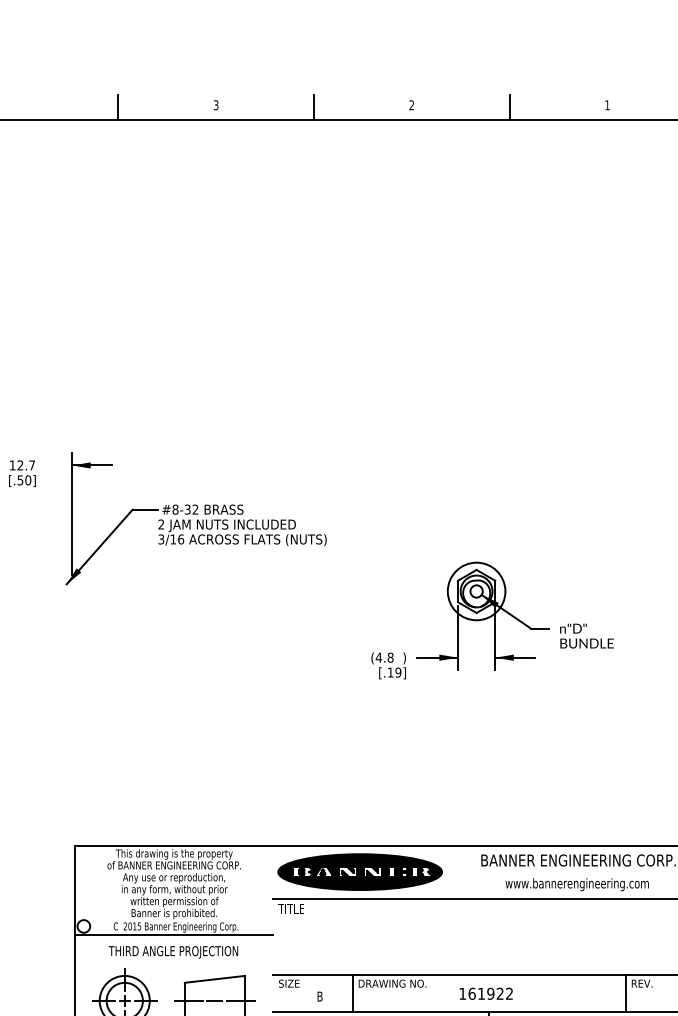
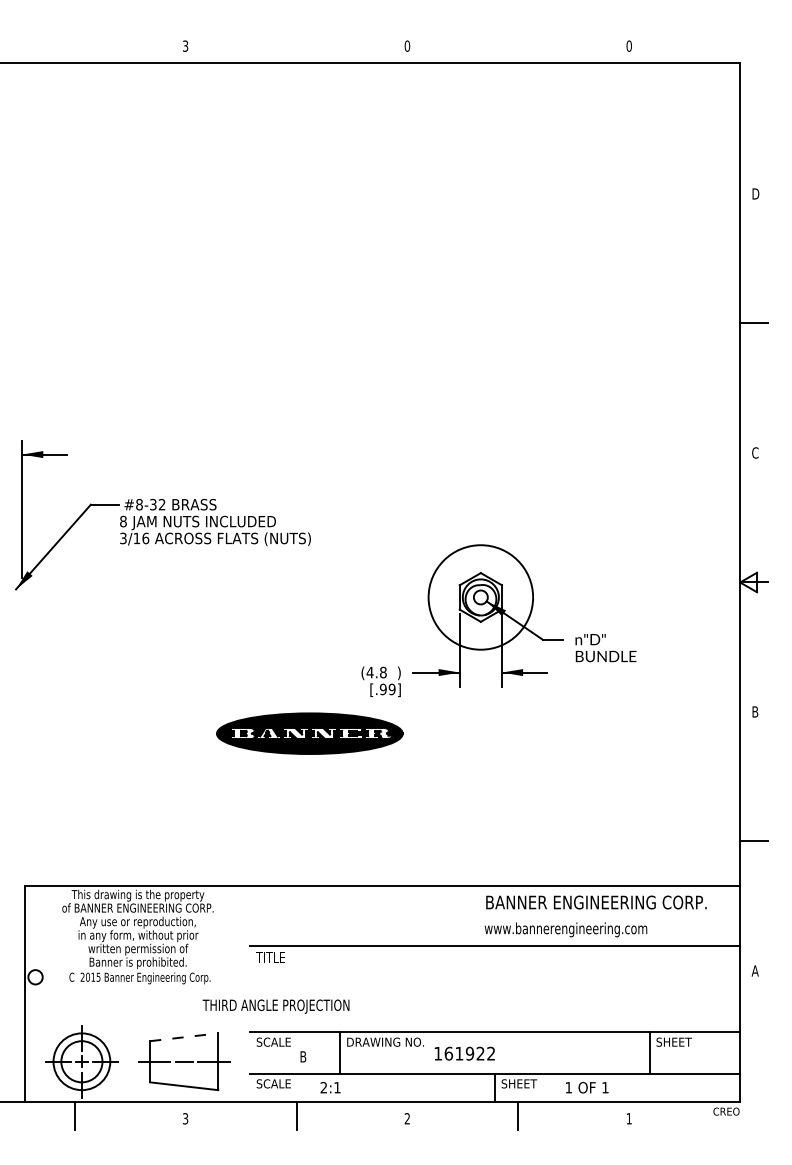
text: (411, 104) -> (407, 45), 2 -> 0
text: (606, 104) -> (628, 45), 1 -> 0
line: (118, 107) -> (74, 48), removed
line: (314, 107) -> (296, 48), removed
line: (509, 107) -> (518, 48), removed
text: (161, 524) -> (123, 521), 2 -> 8
circle: (476, 591) -> (480, 597), size x1.6
text: (389, 672) -> (382, 689), [.19] -> [.99]
part: (359, 871) -> (309, 733), moved
text: (576, 884) -> (565, 929), moved
line: (173, 935) -> (137, 987), removed
text: (172, 952) -> (275, 1006), moved
line: (215, 979) -> (184, 1037), solid -> dashed
text: (296, 983) -> (276, 1041), SIZE -> SCALE
text: (646, 983) -> (673, 1041), REV. -> SHEET
text: (485, 993) -> (464, 1053), moved

